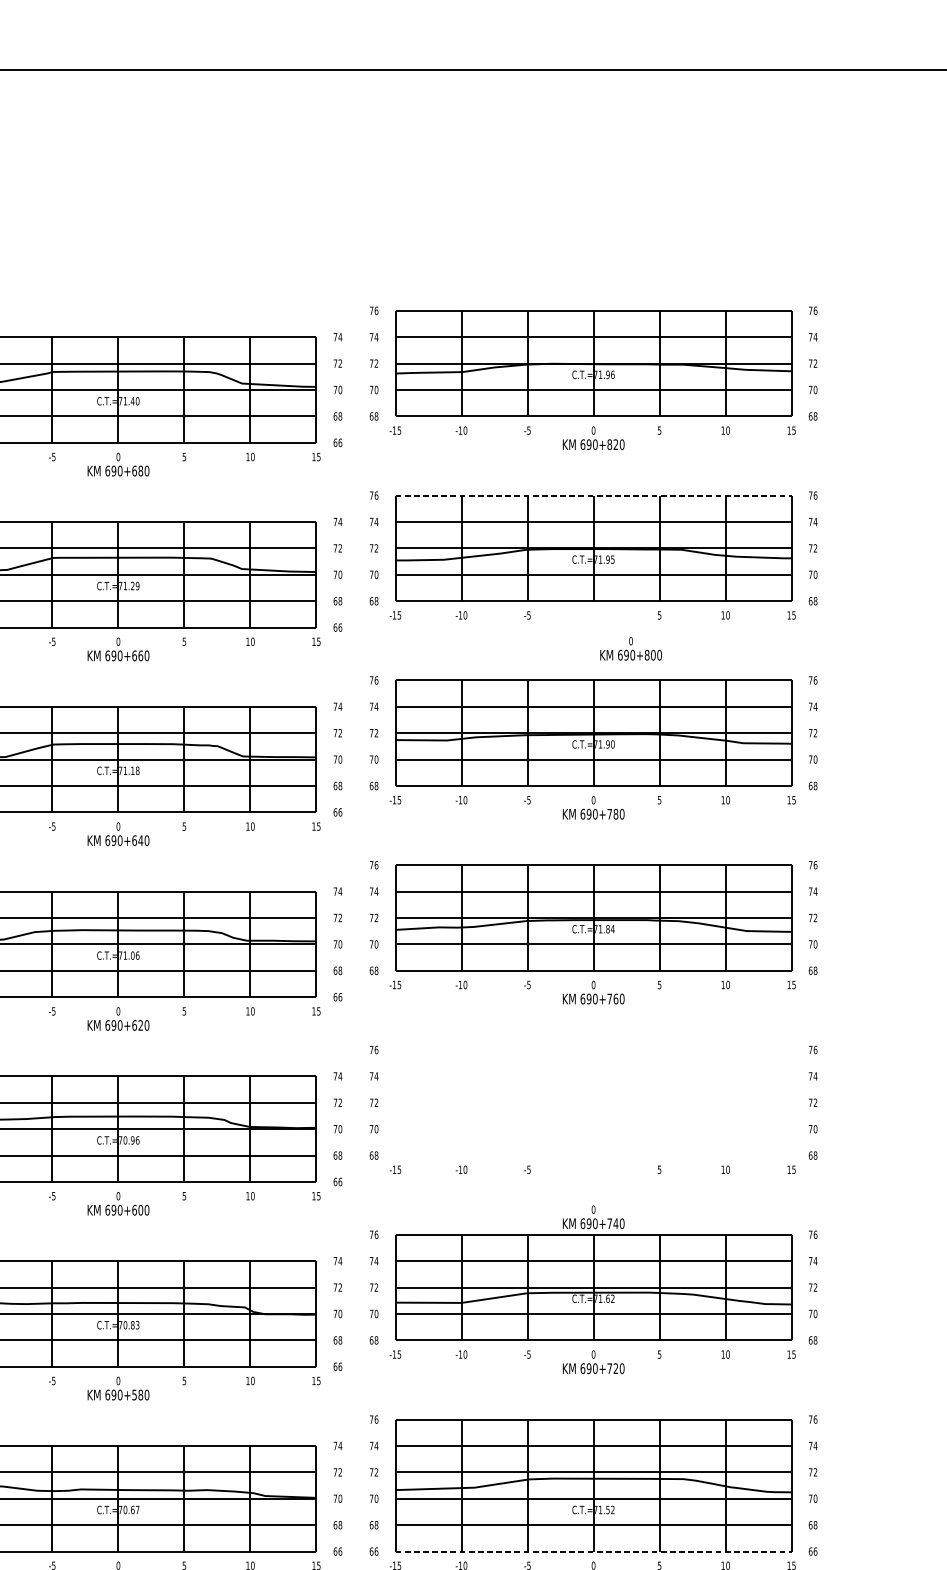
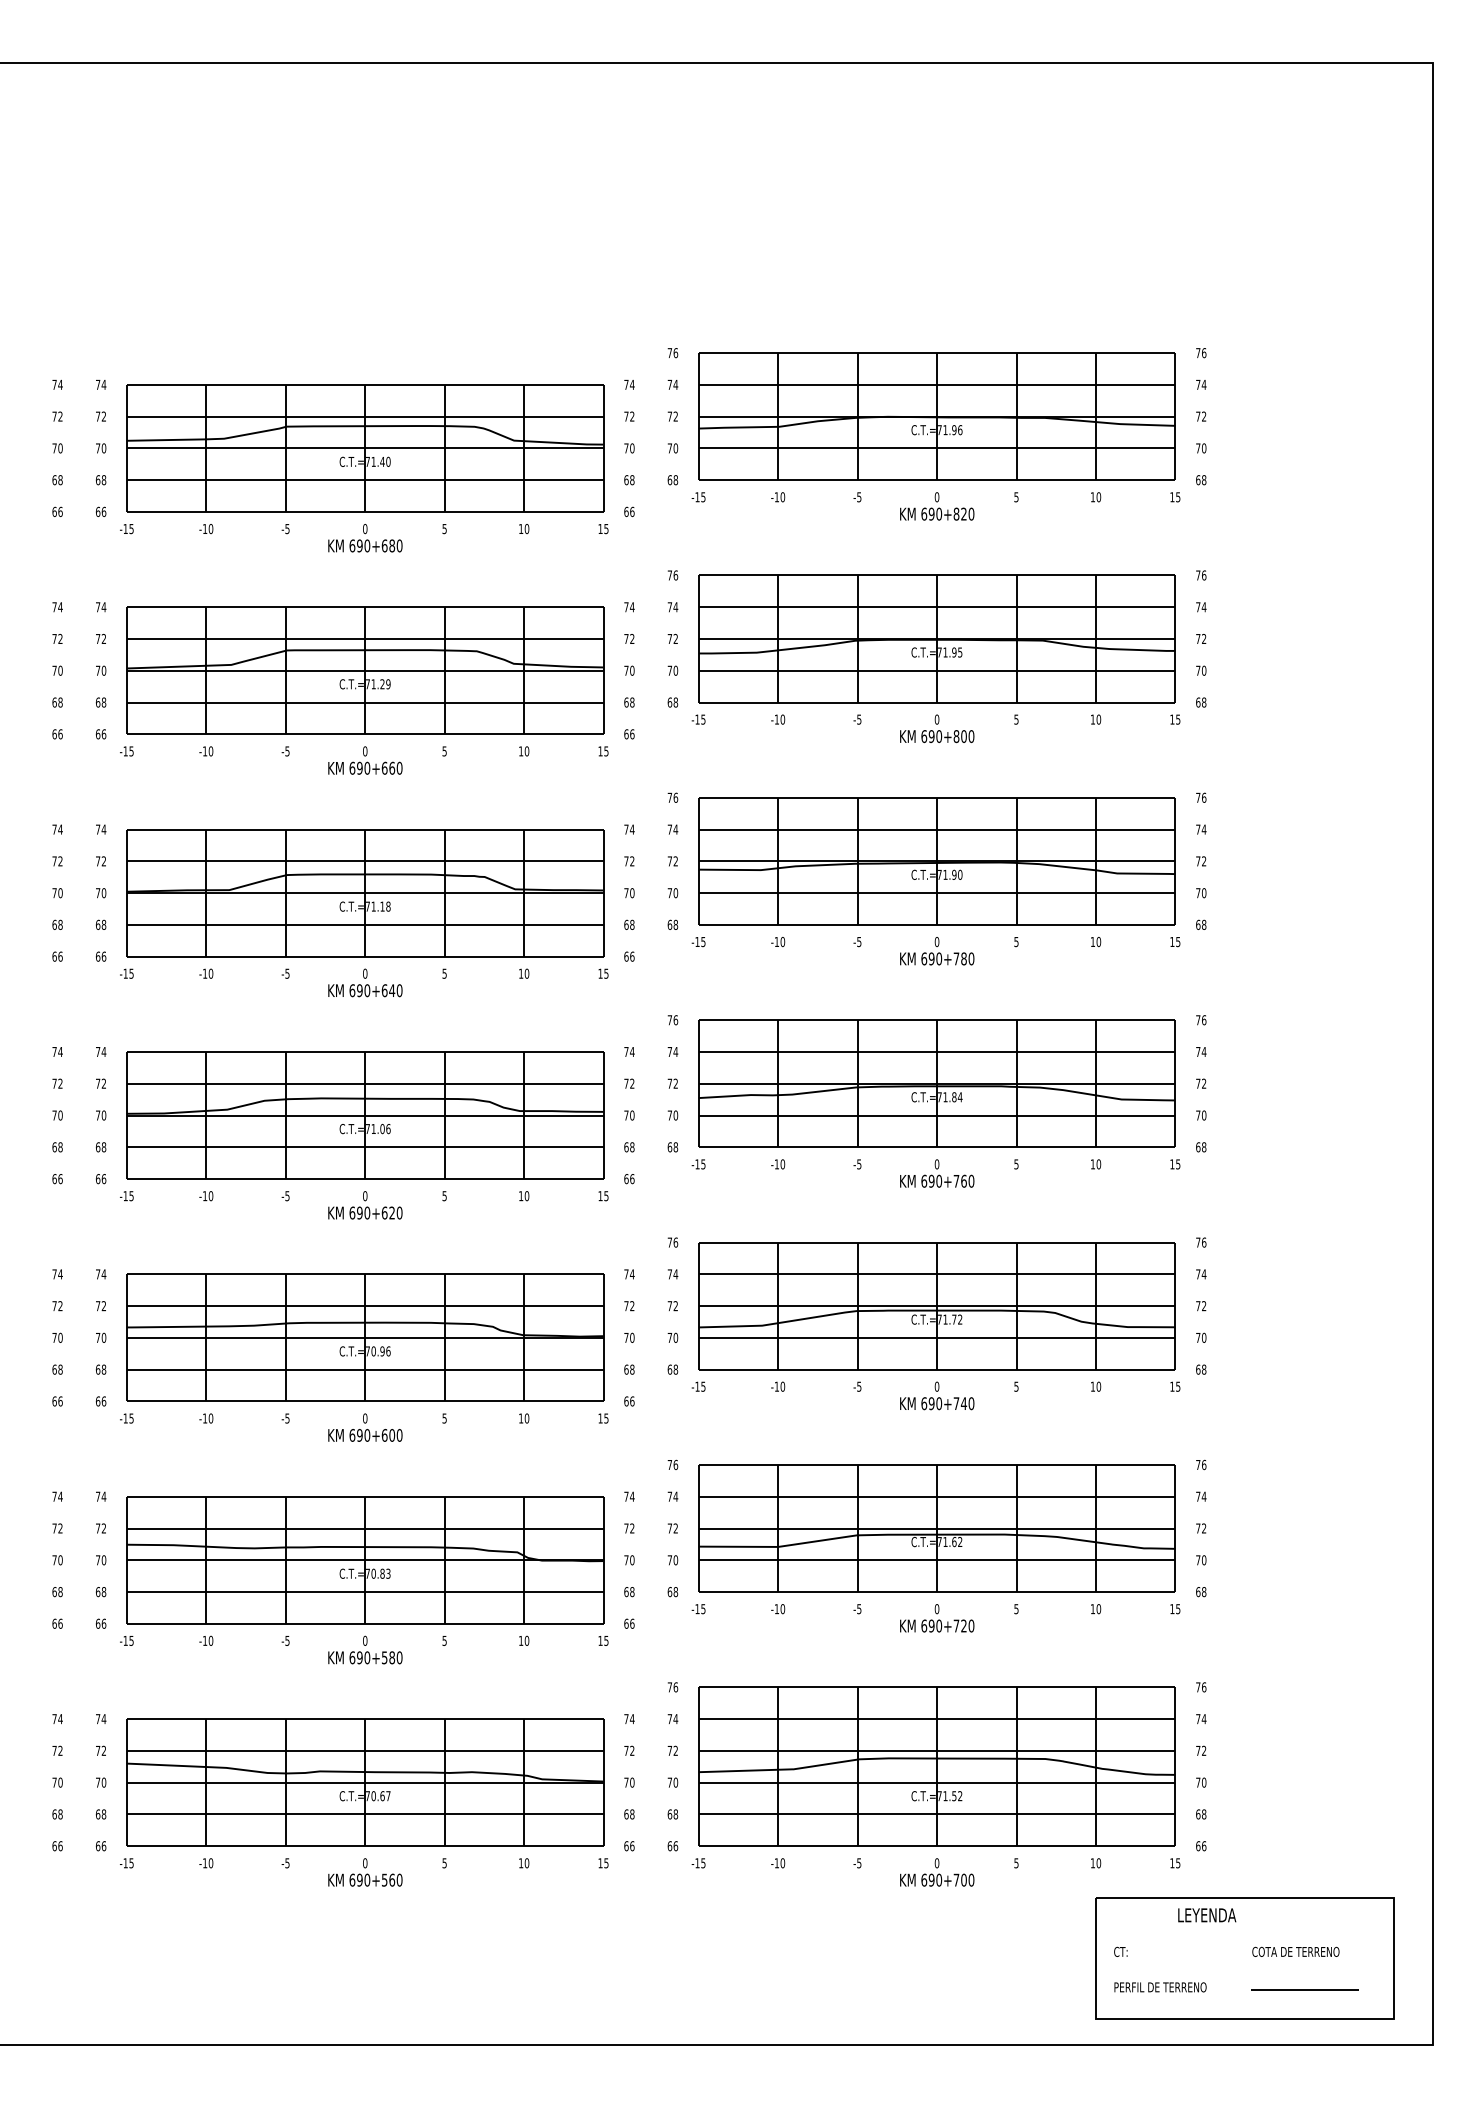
line: (593, 495) -> (937, 575), dashed -> solid
text: (631, 648) -> (937, 728), moved
part: (593, 1103) -> (936, 1306), added
text: (593, 1216) -> (937, 1395), moved
line: (593, 1551) -> (937, 1846), dashed -> solid

